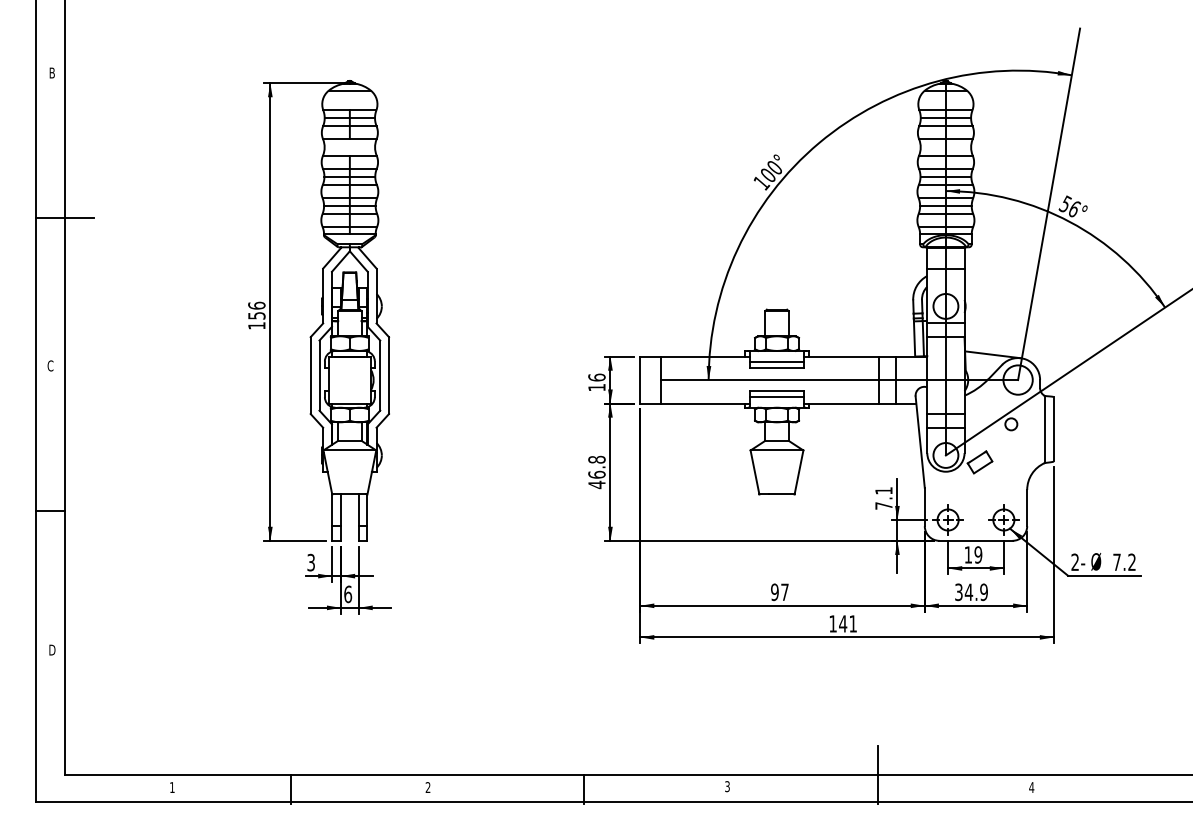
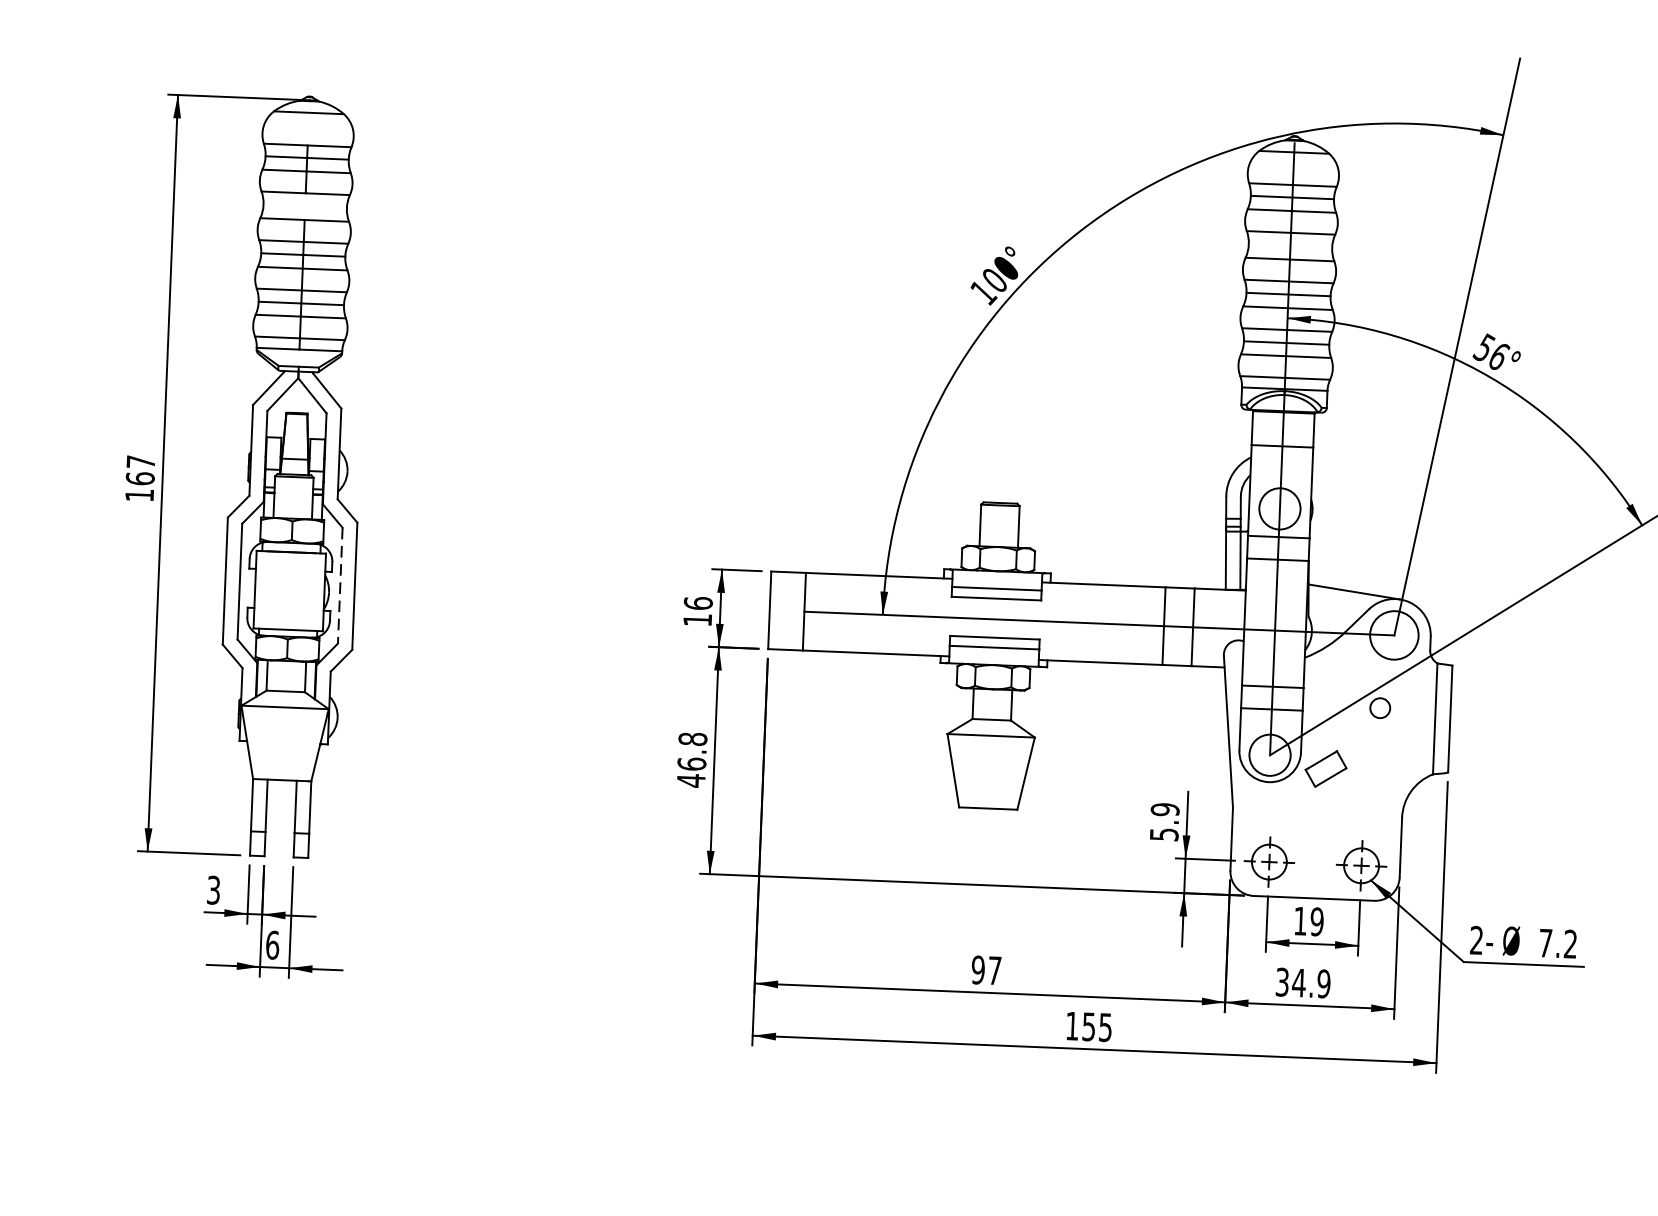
text: (256, 310) -> (140, 469), 156 -> 167
line: (380, 376) -> (340, 587), solid -> dashed
text: (883, 498) -> (1164, 822), 7.1 -> 5.9
text: (847, 623) -> (1096, 1026), 141 -> 155

